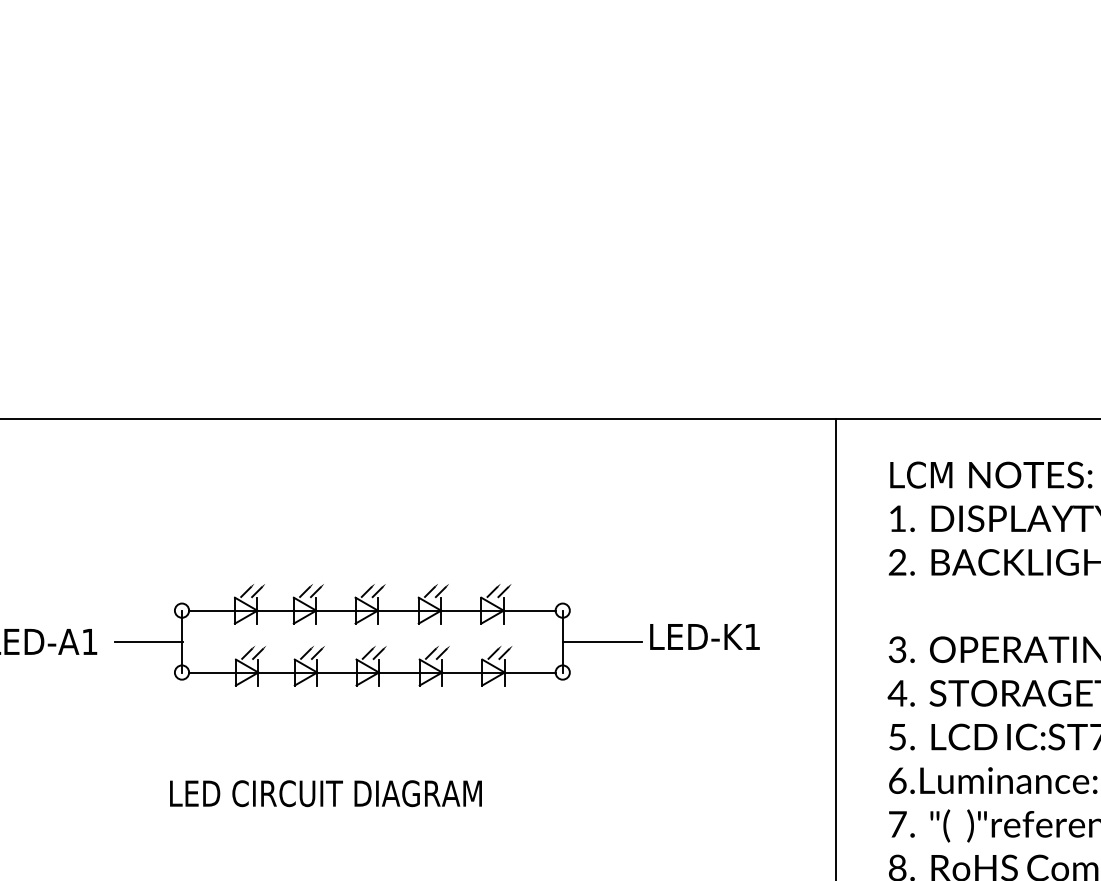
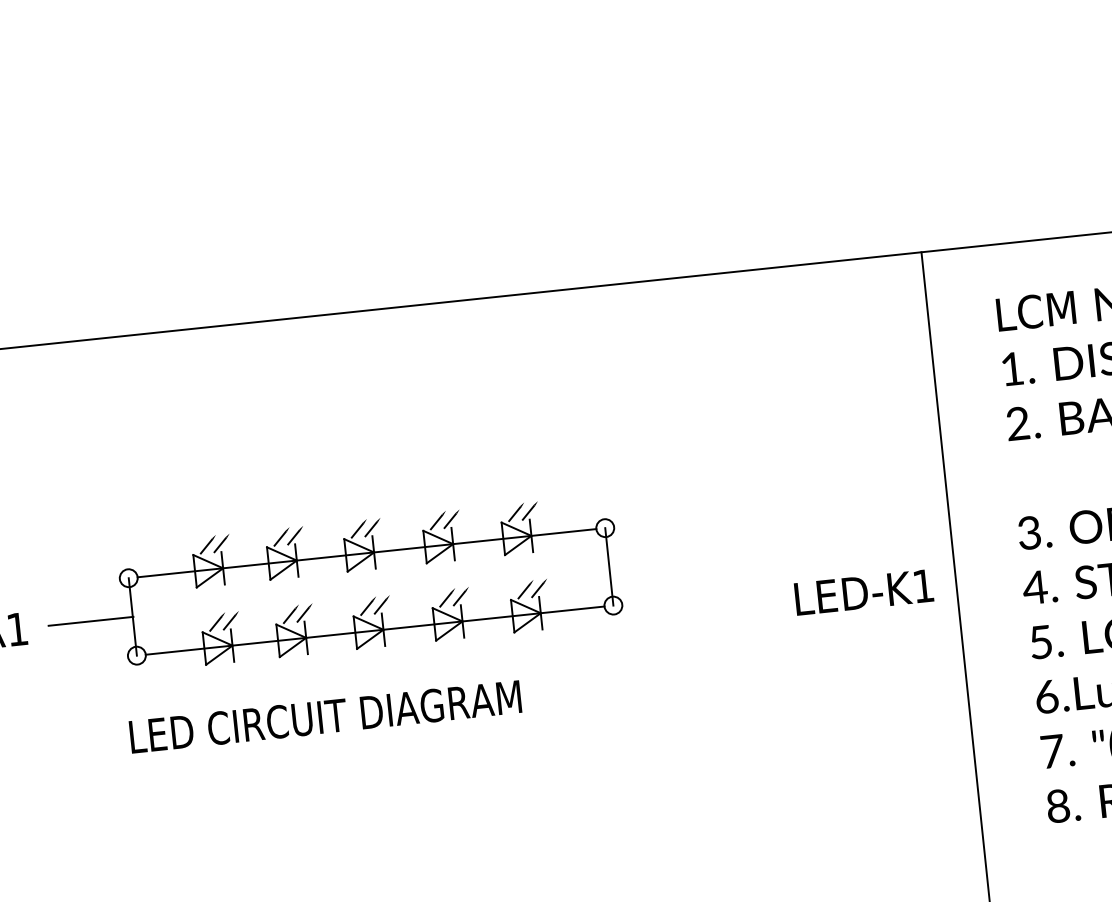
text: (704, 636) -> (863, 591), moved
line: (602, 641) -> (659, 561), removed
text: (325, 793) -> (324, 716), moved

